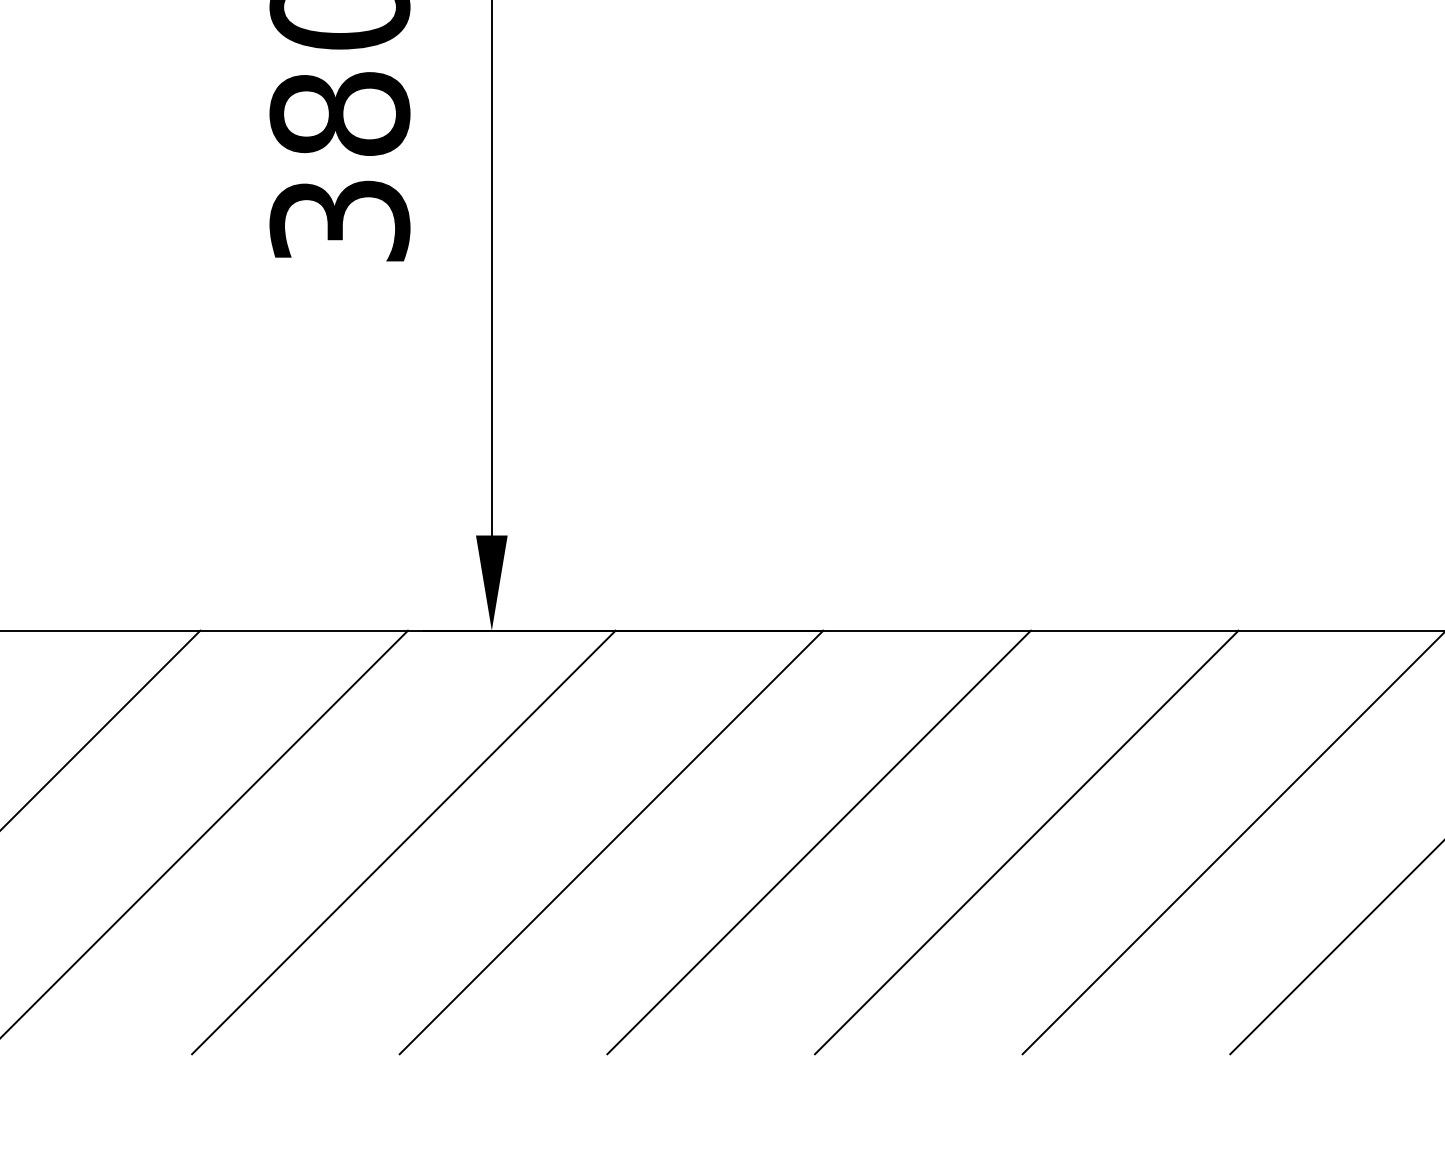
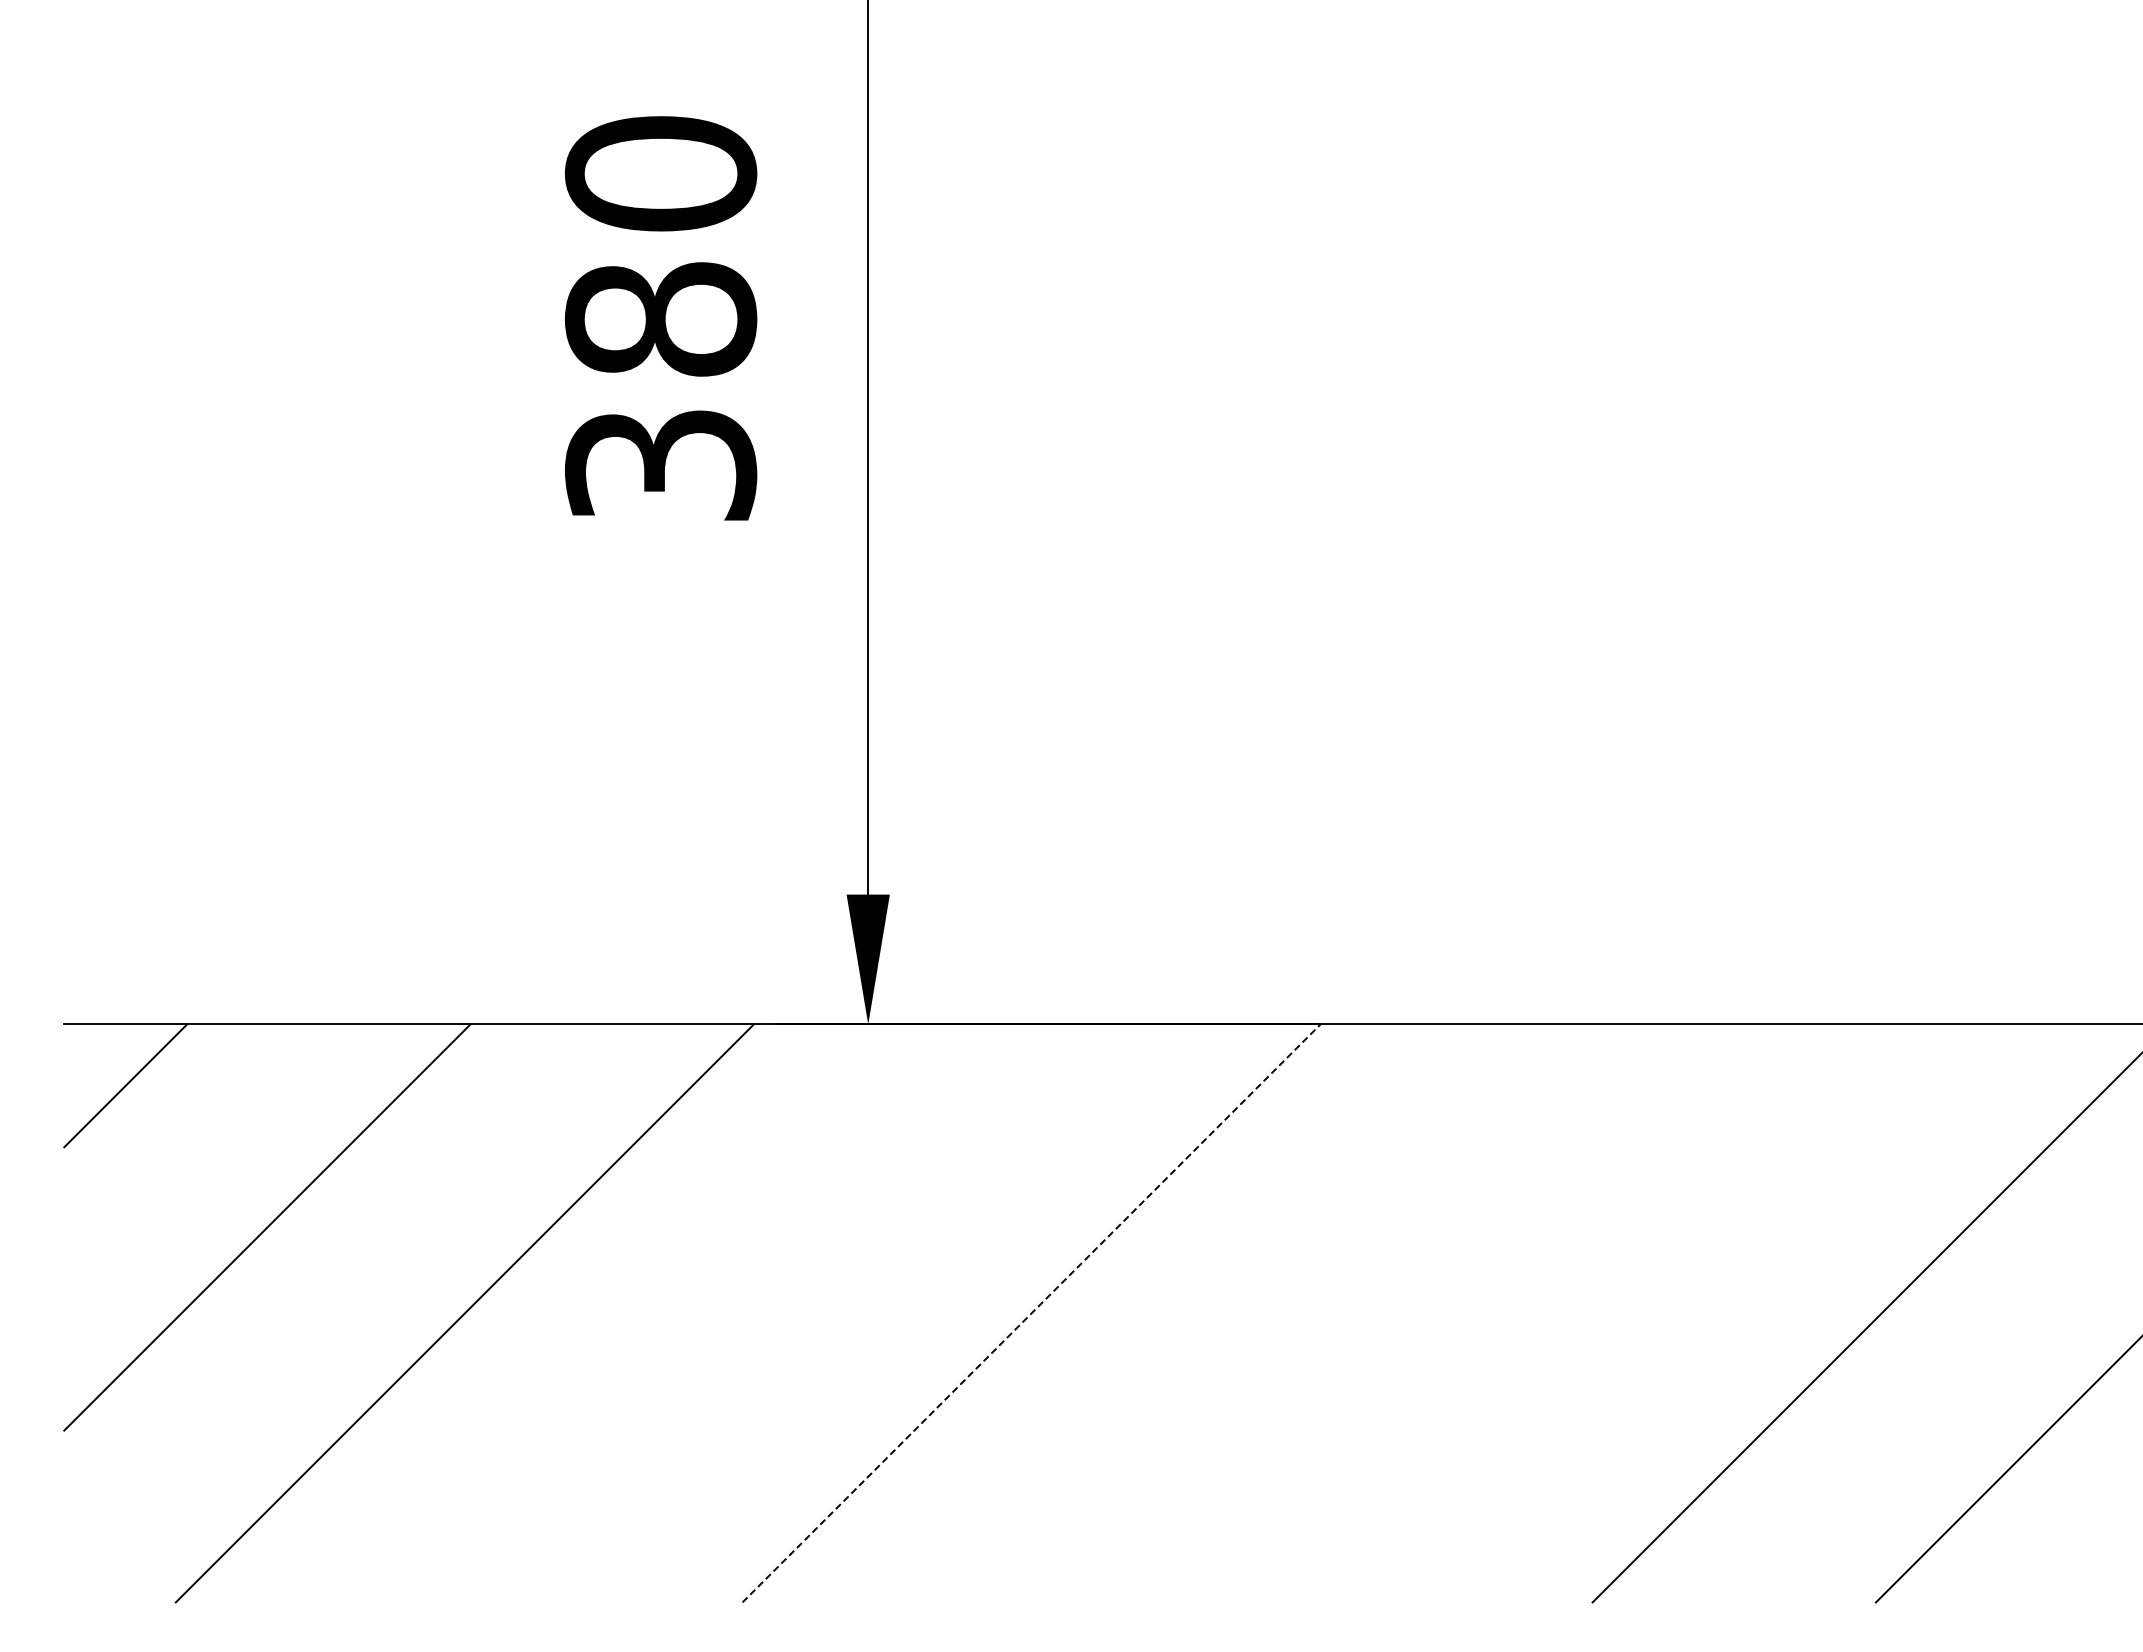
line: (404, 842) -> (748, 1313), removed
line: (611, 842) -> (1031, 1313), solid -> dashed
line: (818, 842) -> (1314, 1313), removed
line: (1026, 842) -> (1598, 1313), removed

